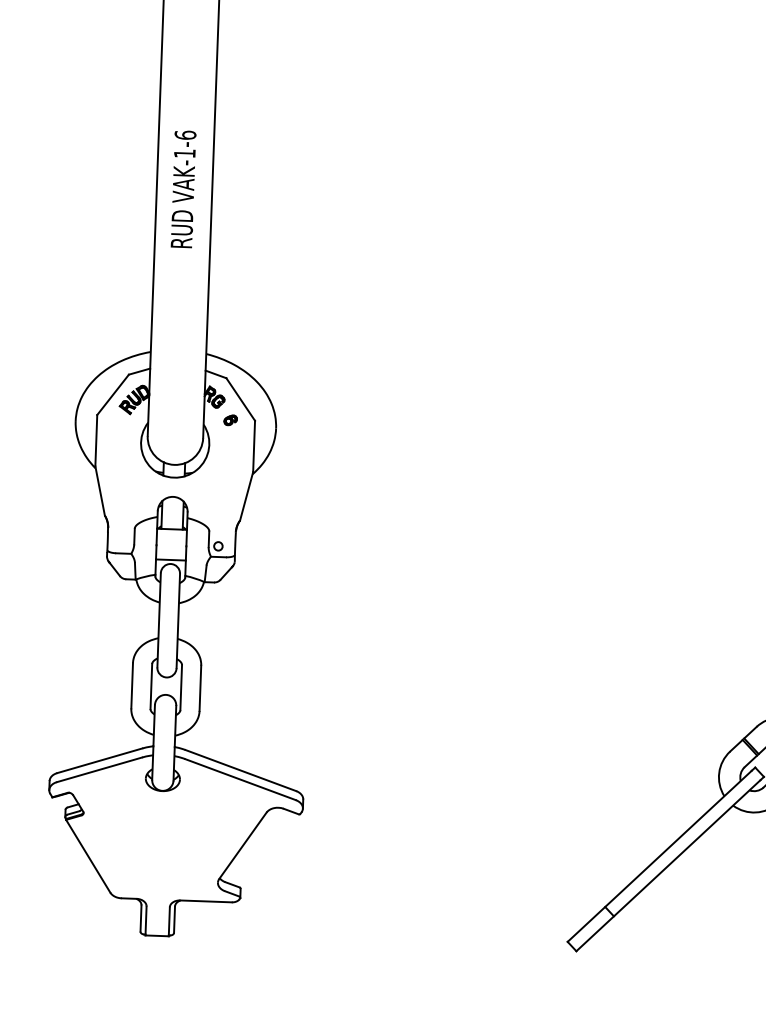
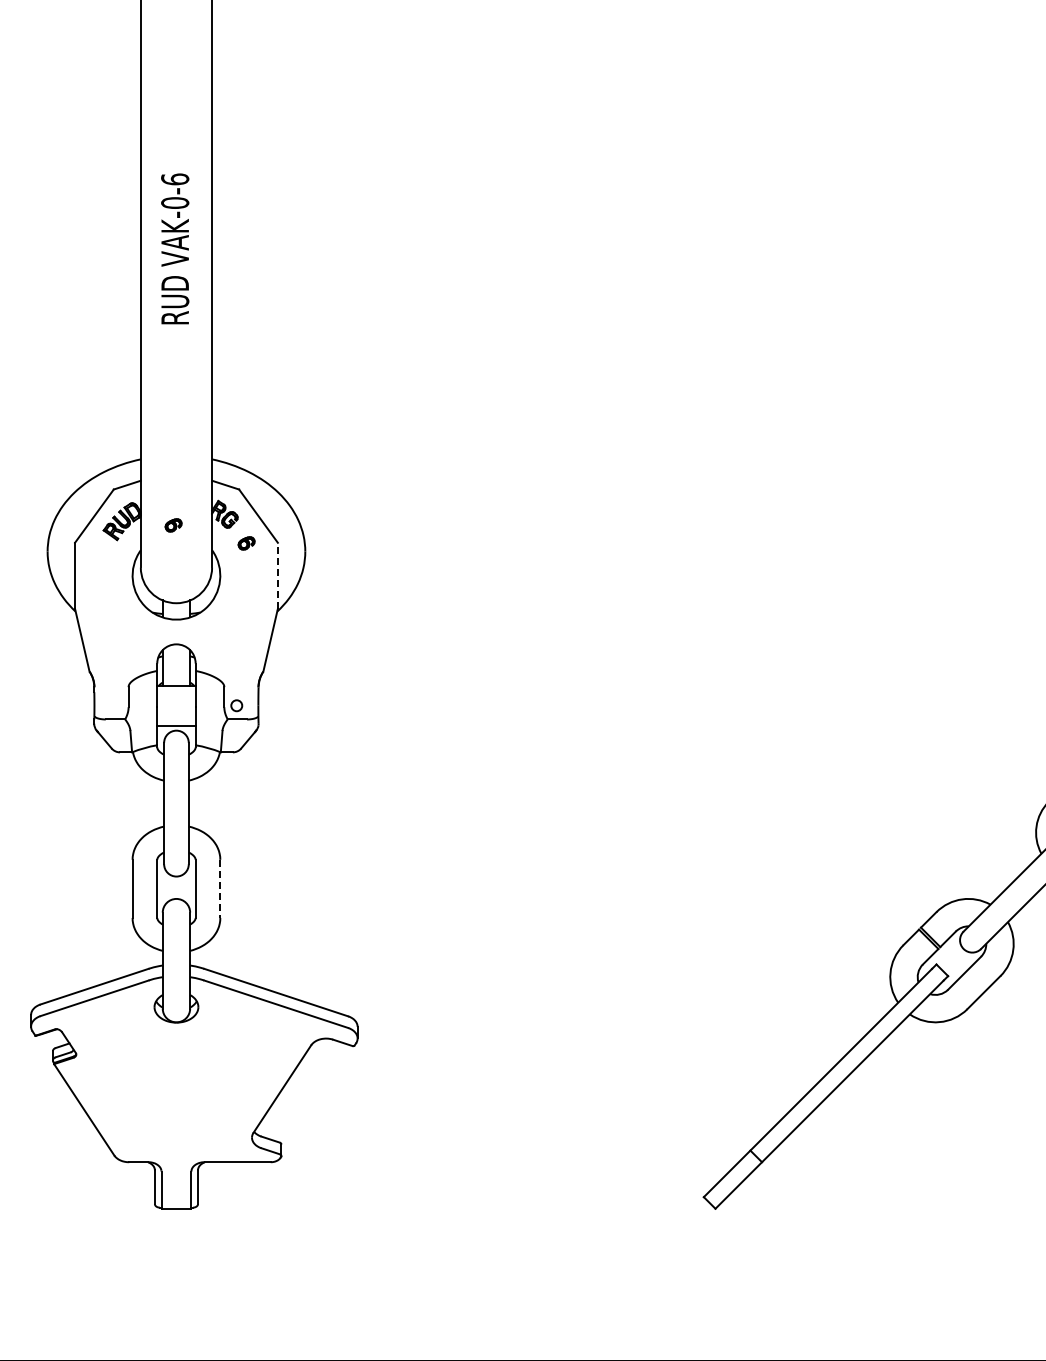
text: (185, 153) -> (175, 202), VAK-1-6 -> VAK-0-6
part: (174, 404) -> (173, 525), added
line: (253, 446) -> (277, 575), solid -> dashed
line: (200, 688) -> (220, 889), solid -> dashed

